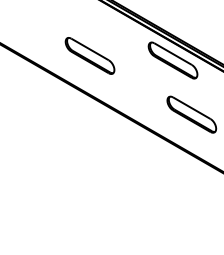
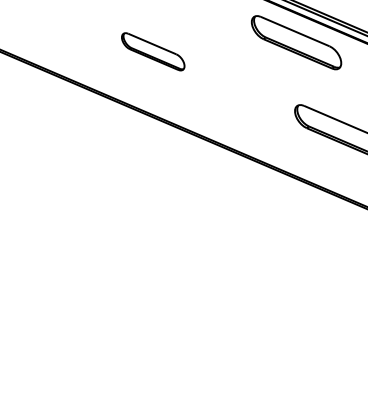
part: (89, 55) -> (152, 51), size x0.7

